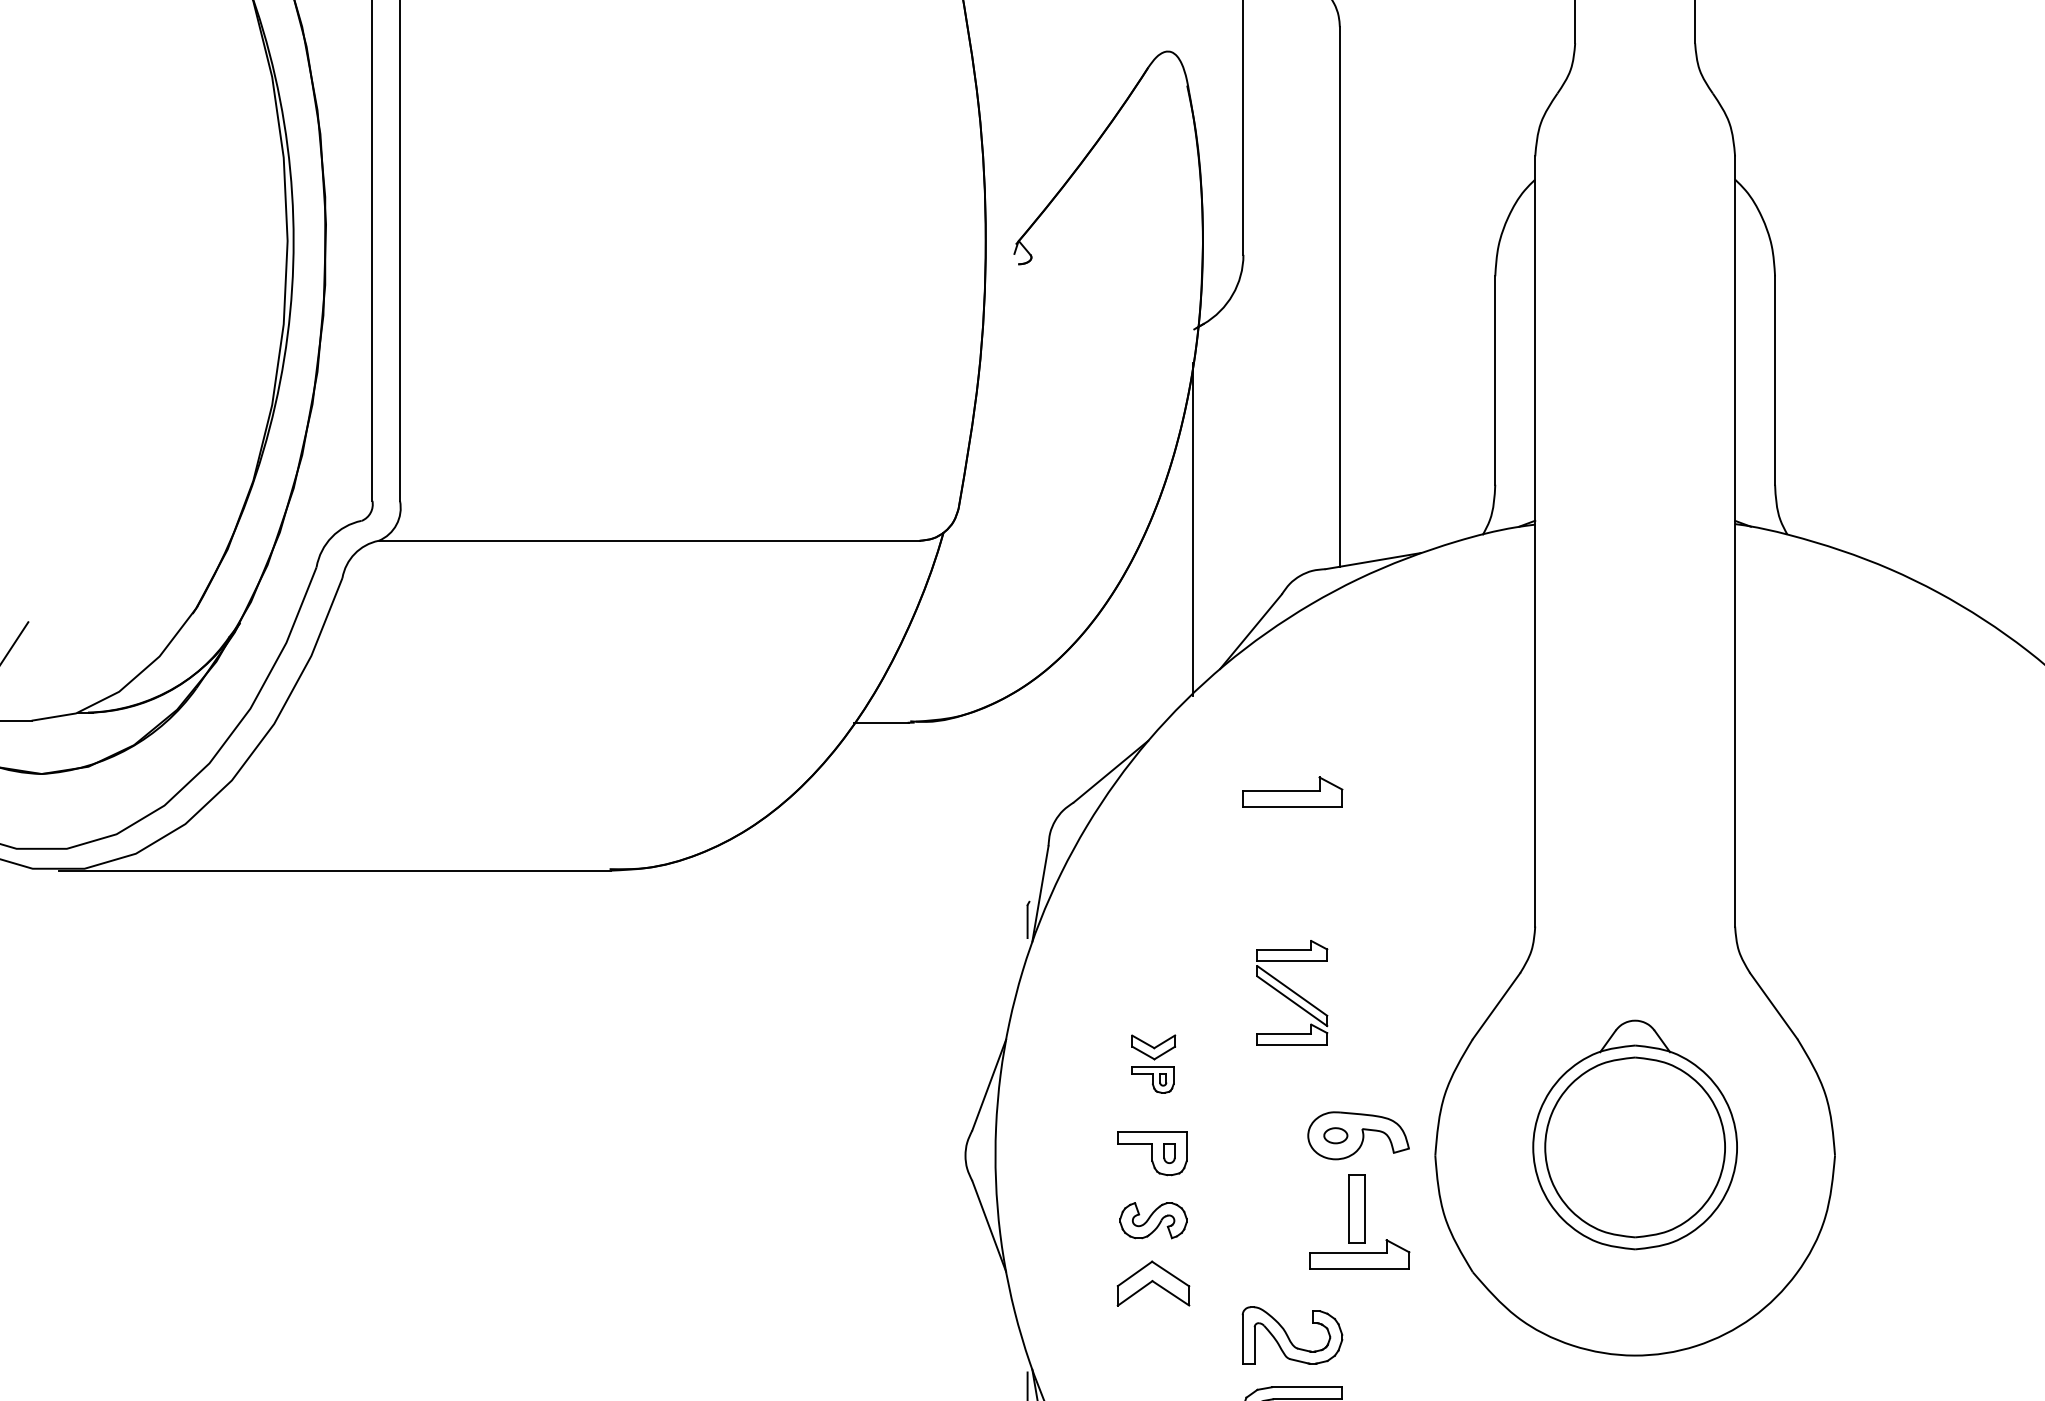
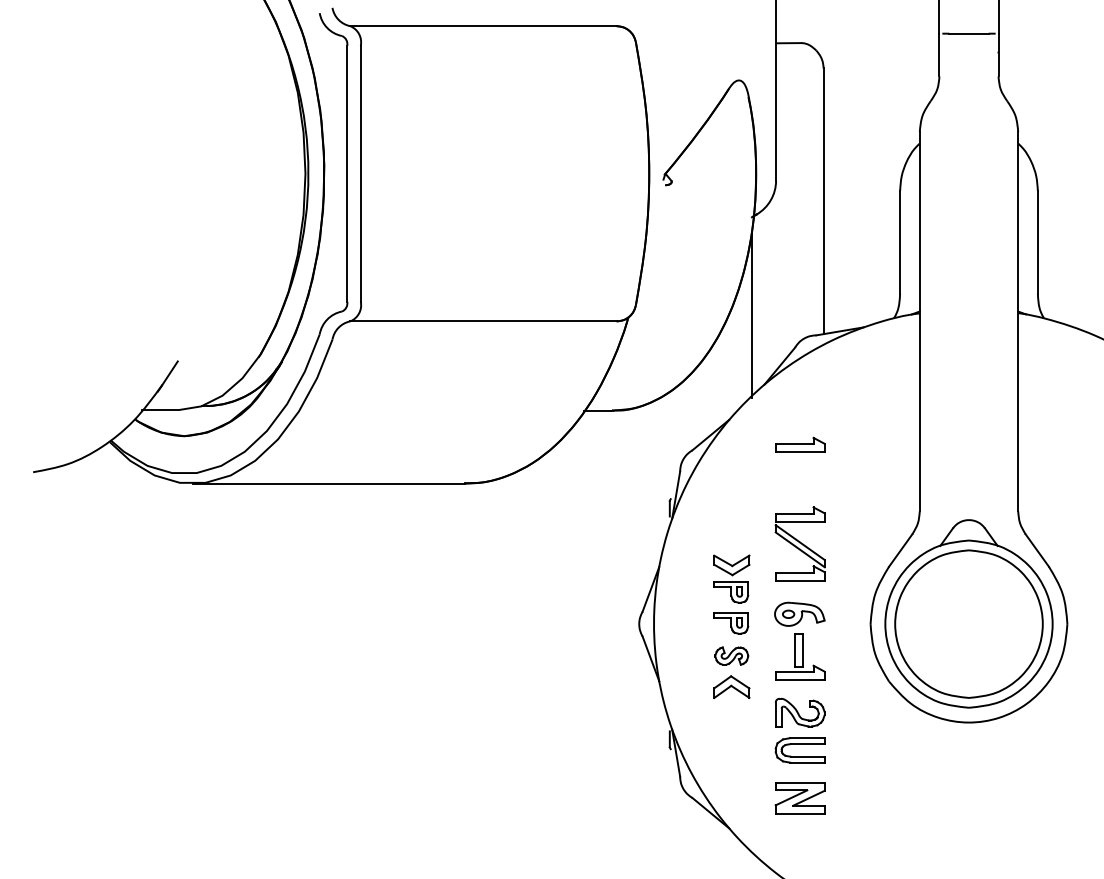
part: (1290, 991) -> (799, 543), size x1.43
part: (1152, 1062) -> (731, 578), size x1.67
part: (1634, 1134) -> (968, 613), size x1.67
part: (1357, 1188) -> (799, 640), moved

